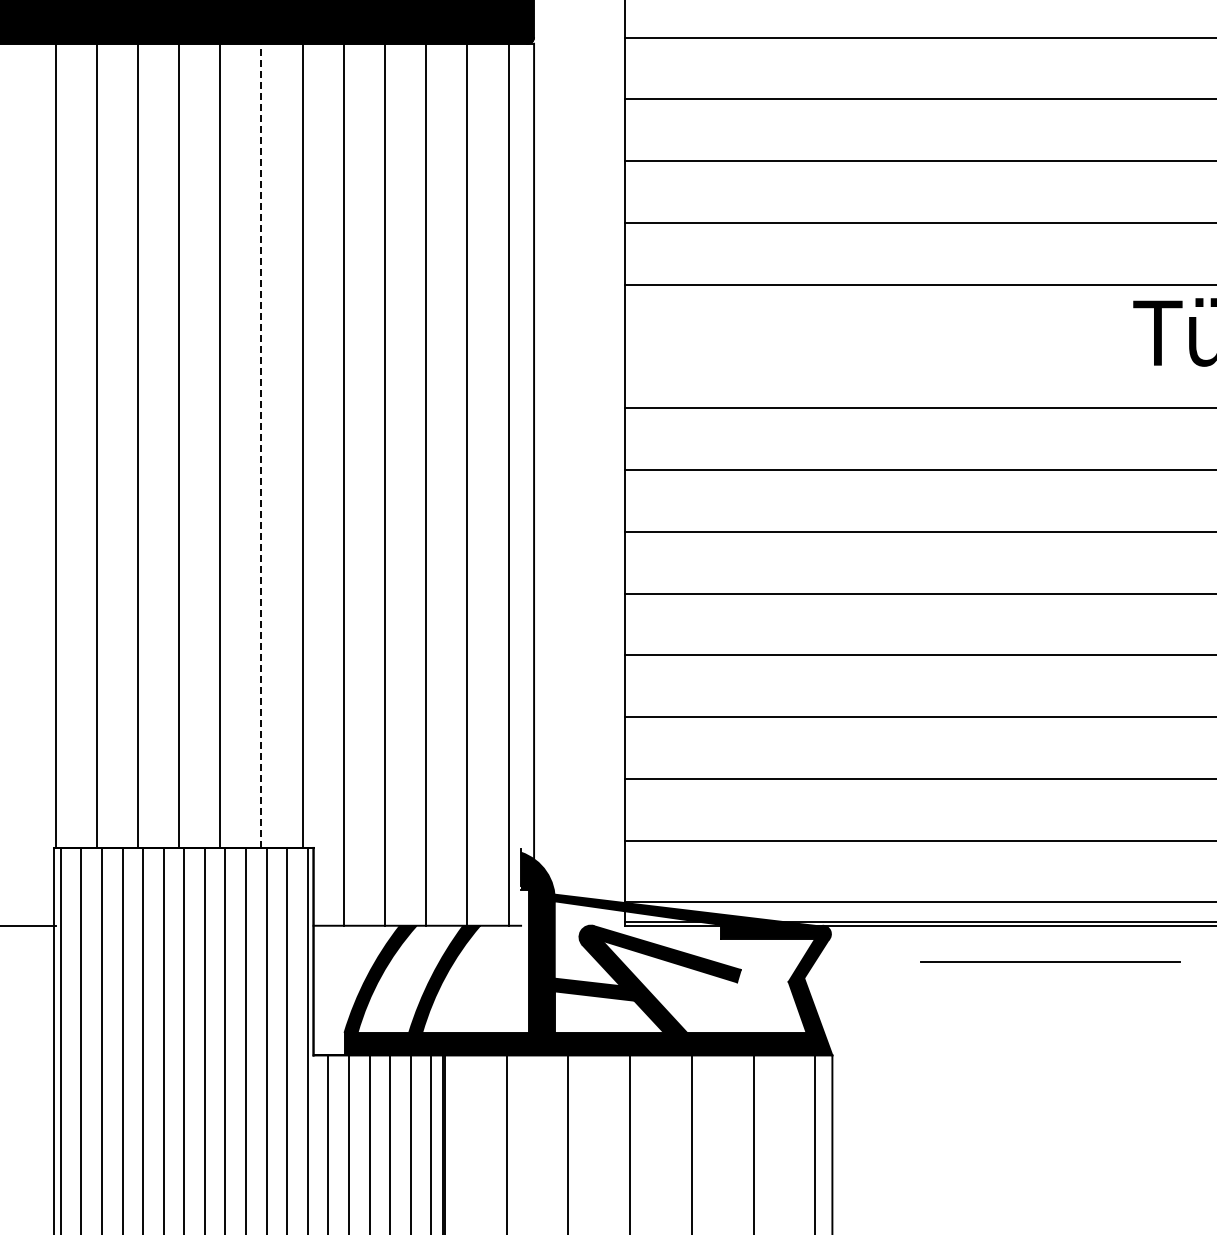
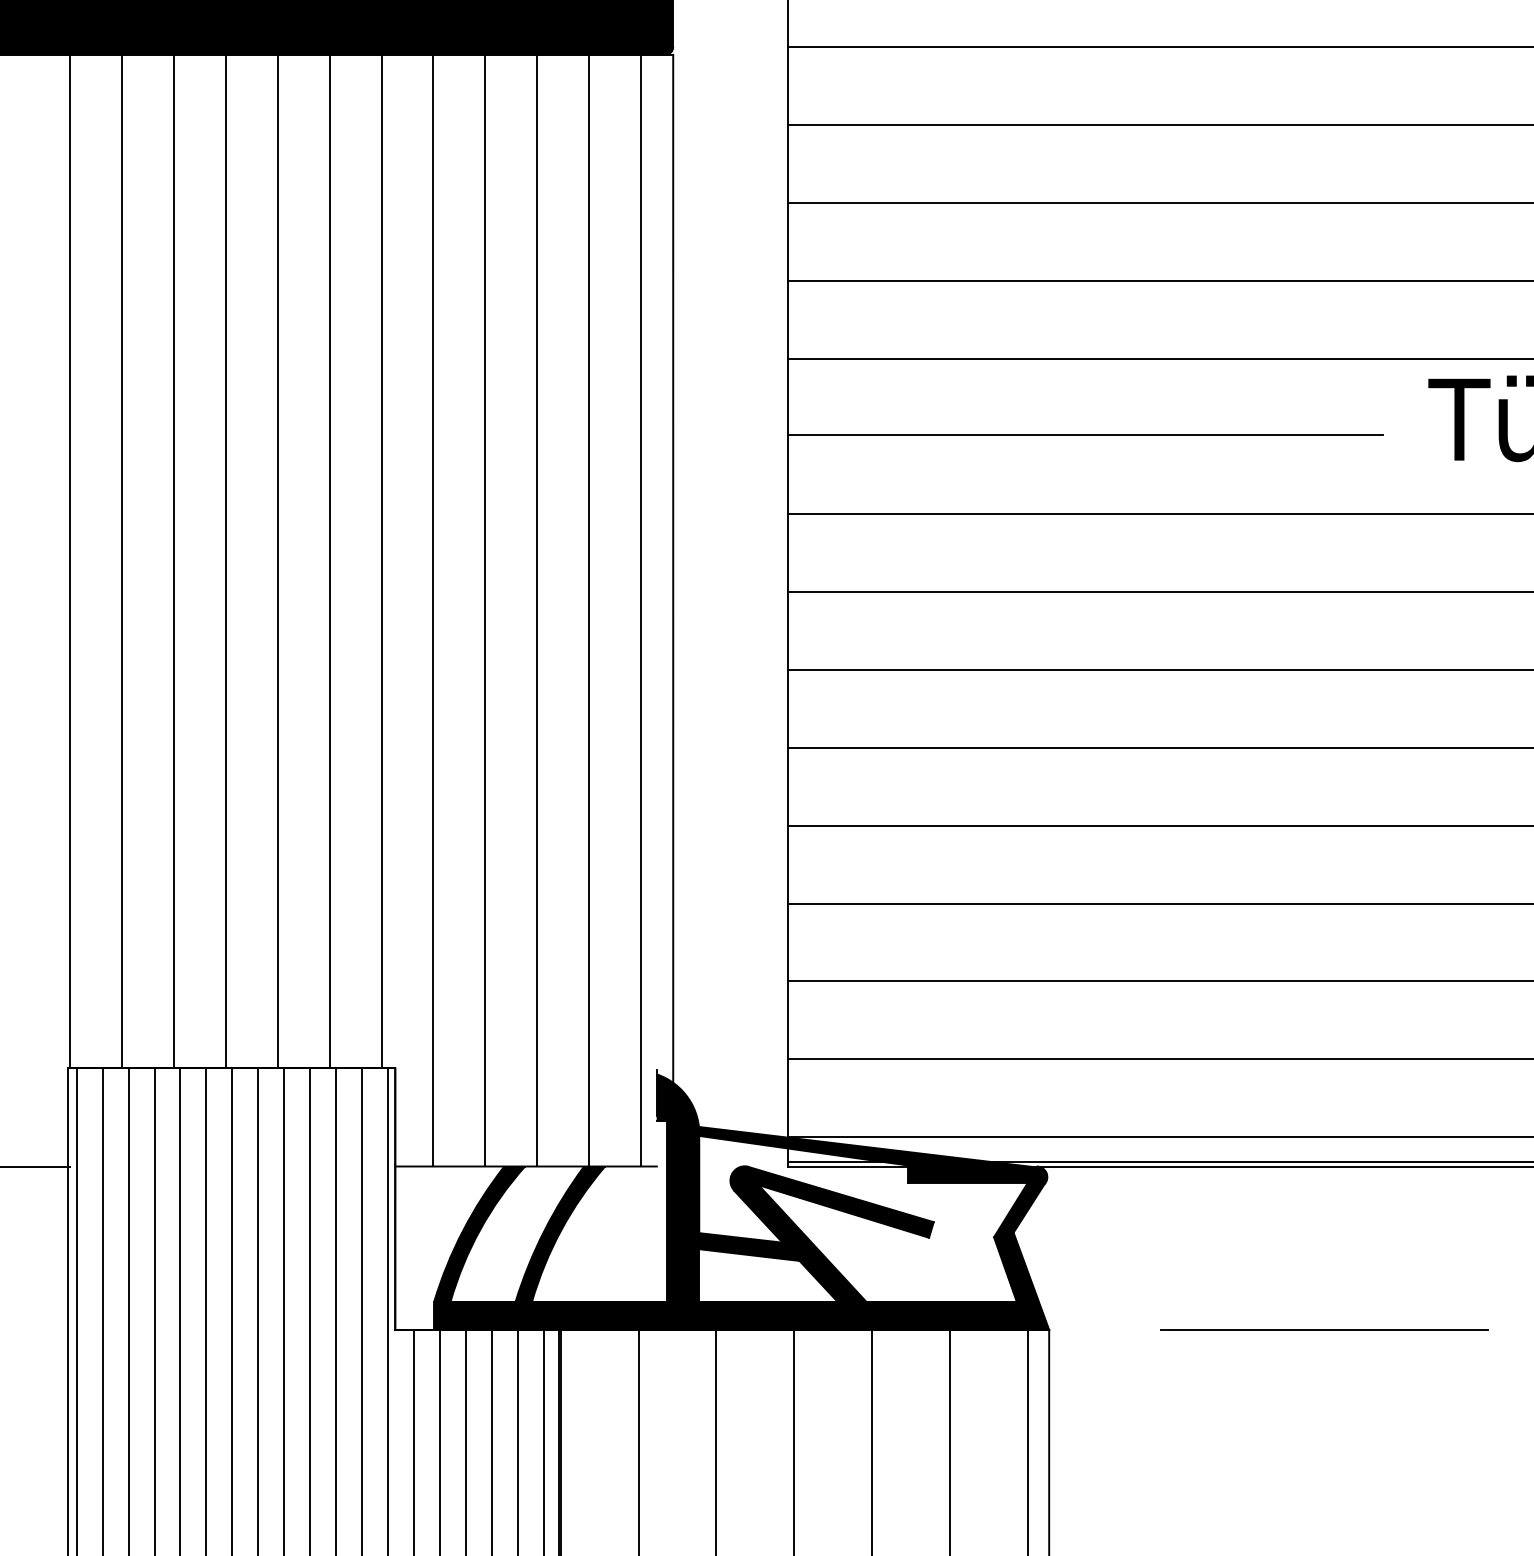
line: (860, 345) -> (1084, 435), added
line: (261, 445) -> (329, 561), dashed -> solid
line: (1050, 961) -> (1324, 1328), moved

